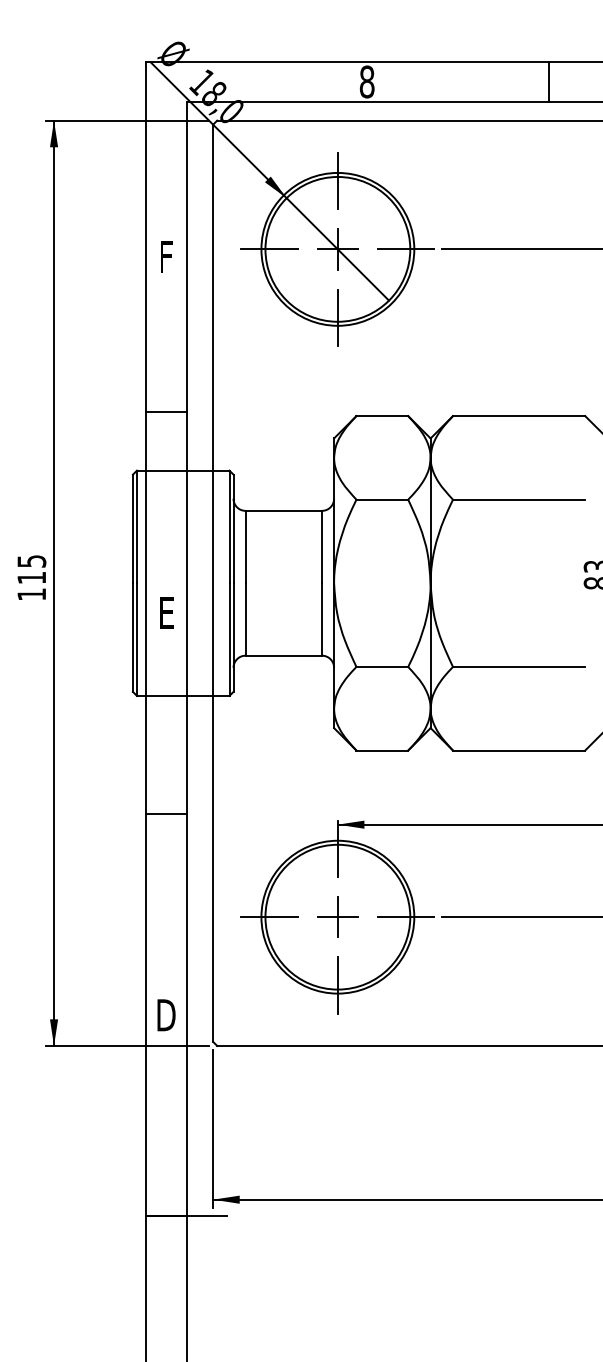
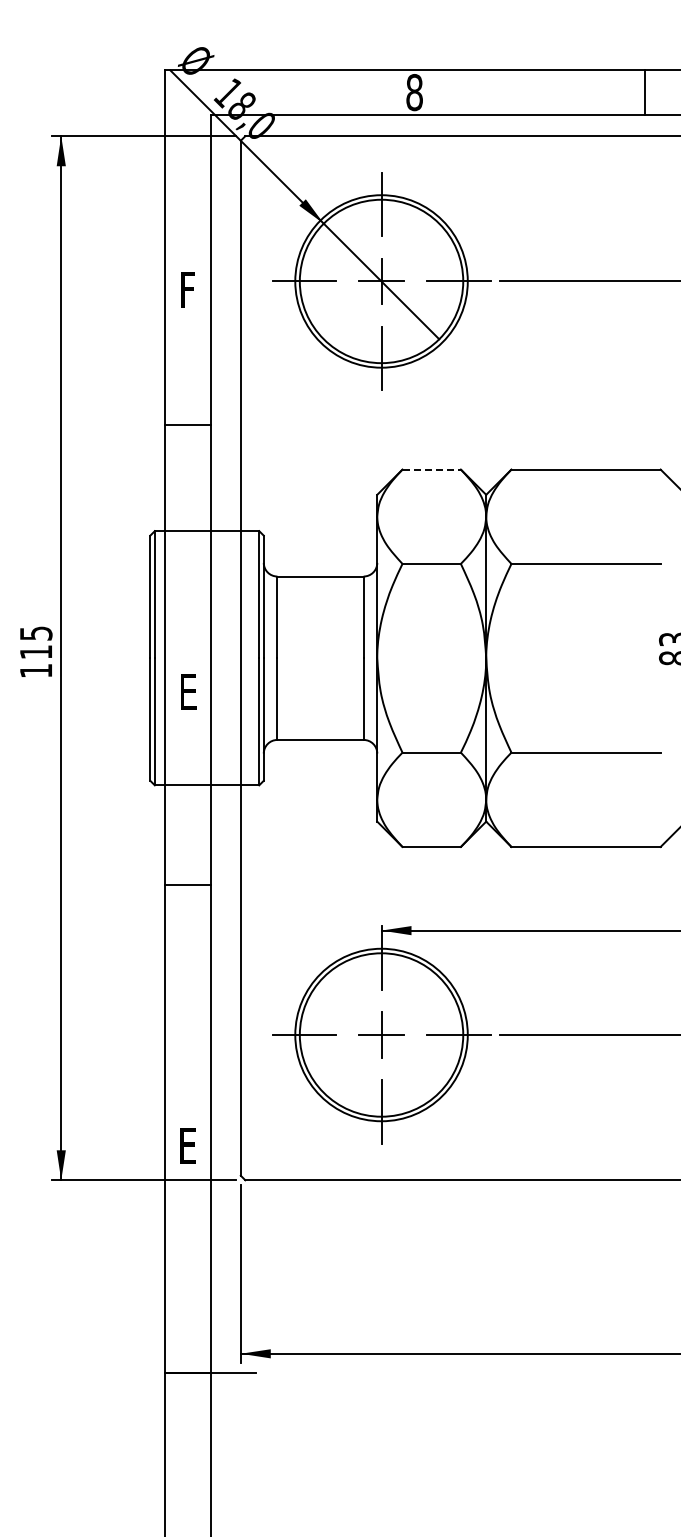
line: (548, 81) -> (645, 92), moved
line: (165, 411) -> (187, 424), moved
line: (383, 416) -> (432, 469), solid -> dashed
line: (165, 813) -> (187, 884), moved
text: (166, 1015) -> (188, 1145), D -> E

